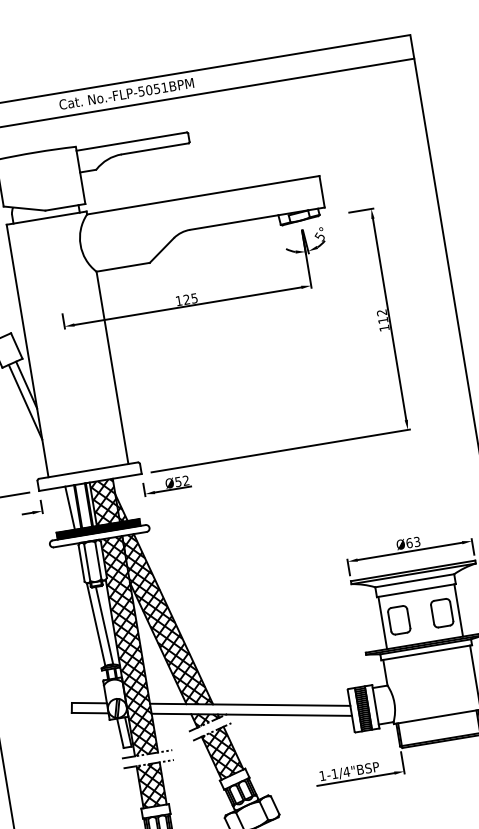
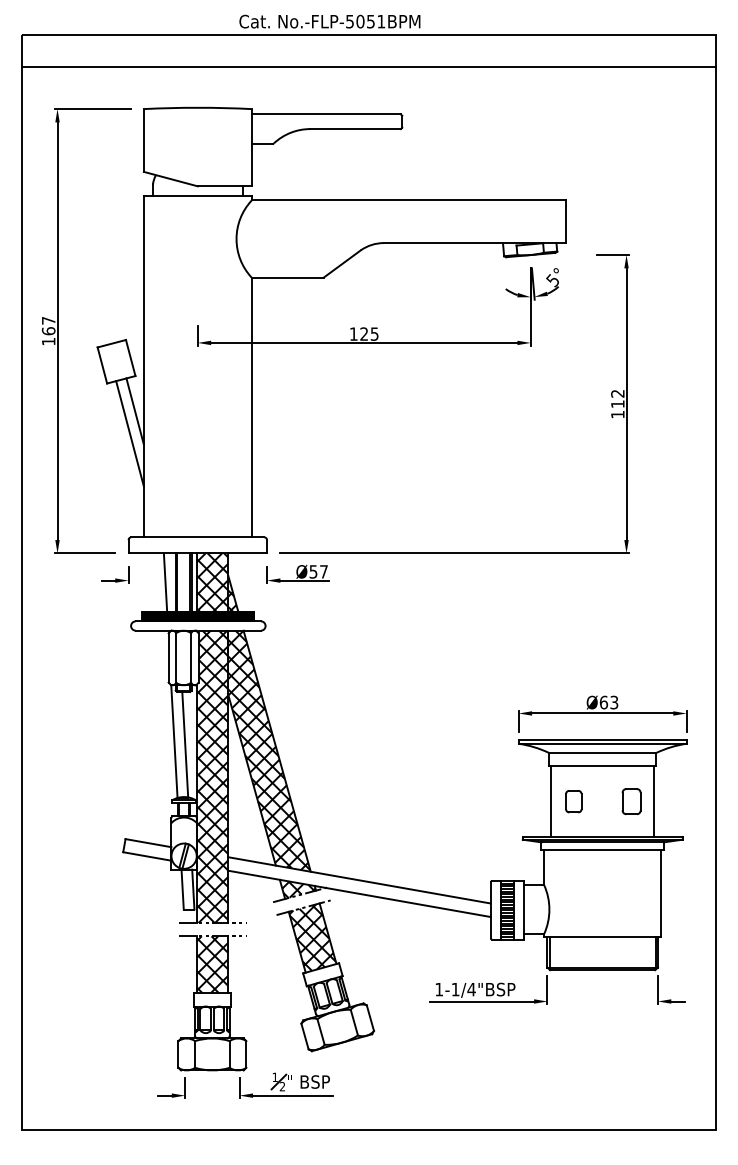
text: (126, 93) -> (329, 21), moved
text: (185, 480) -> (323, 571), Ø52 -> Ø57
part: (442, 613) -> (631, 801), size x0.7
part: (399, 620) -> (573, 801), size x0.6

